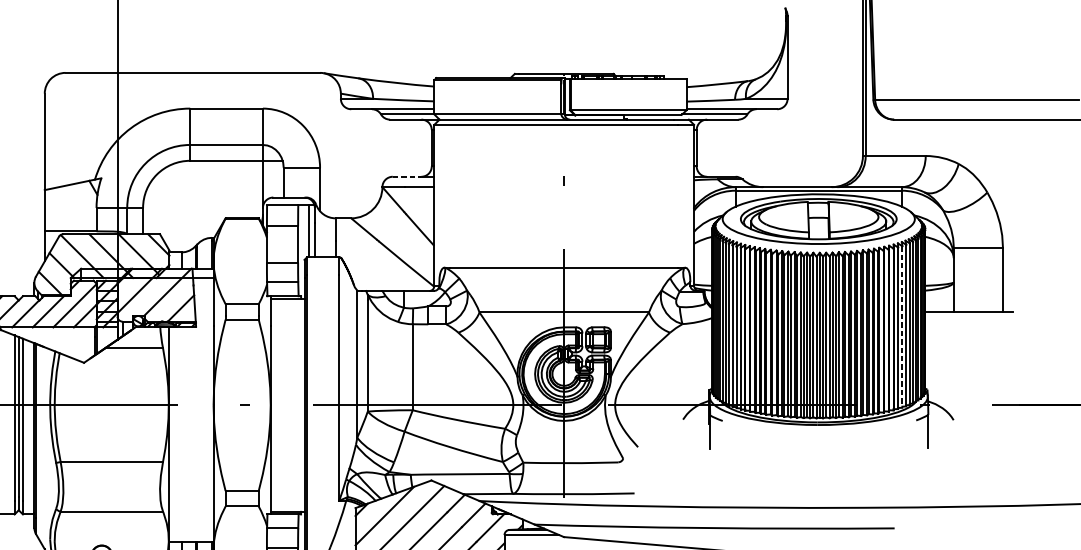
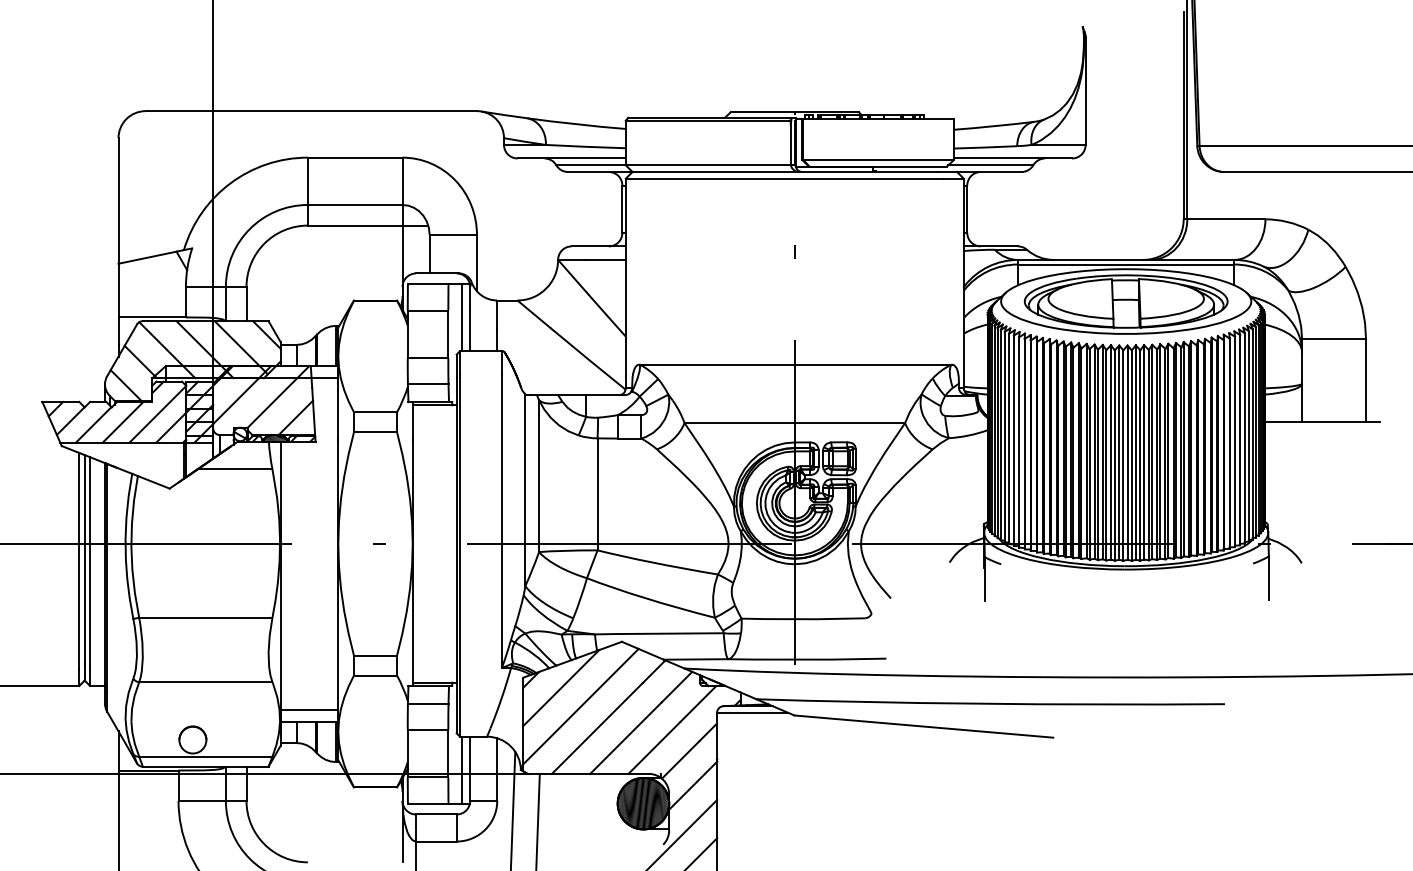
line: (407, 176) -> (590, 246), dashed -> solid
line: (902, 327) -> (1235, 442), dashed -> solid
line: (191, 532) -> (309, 709), added

